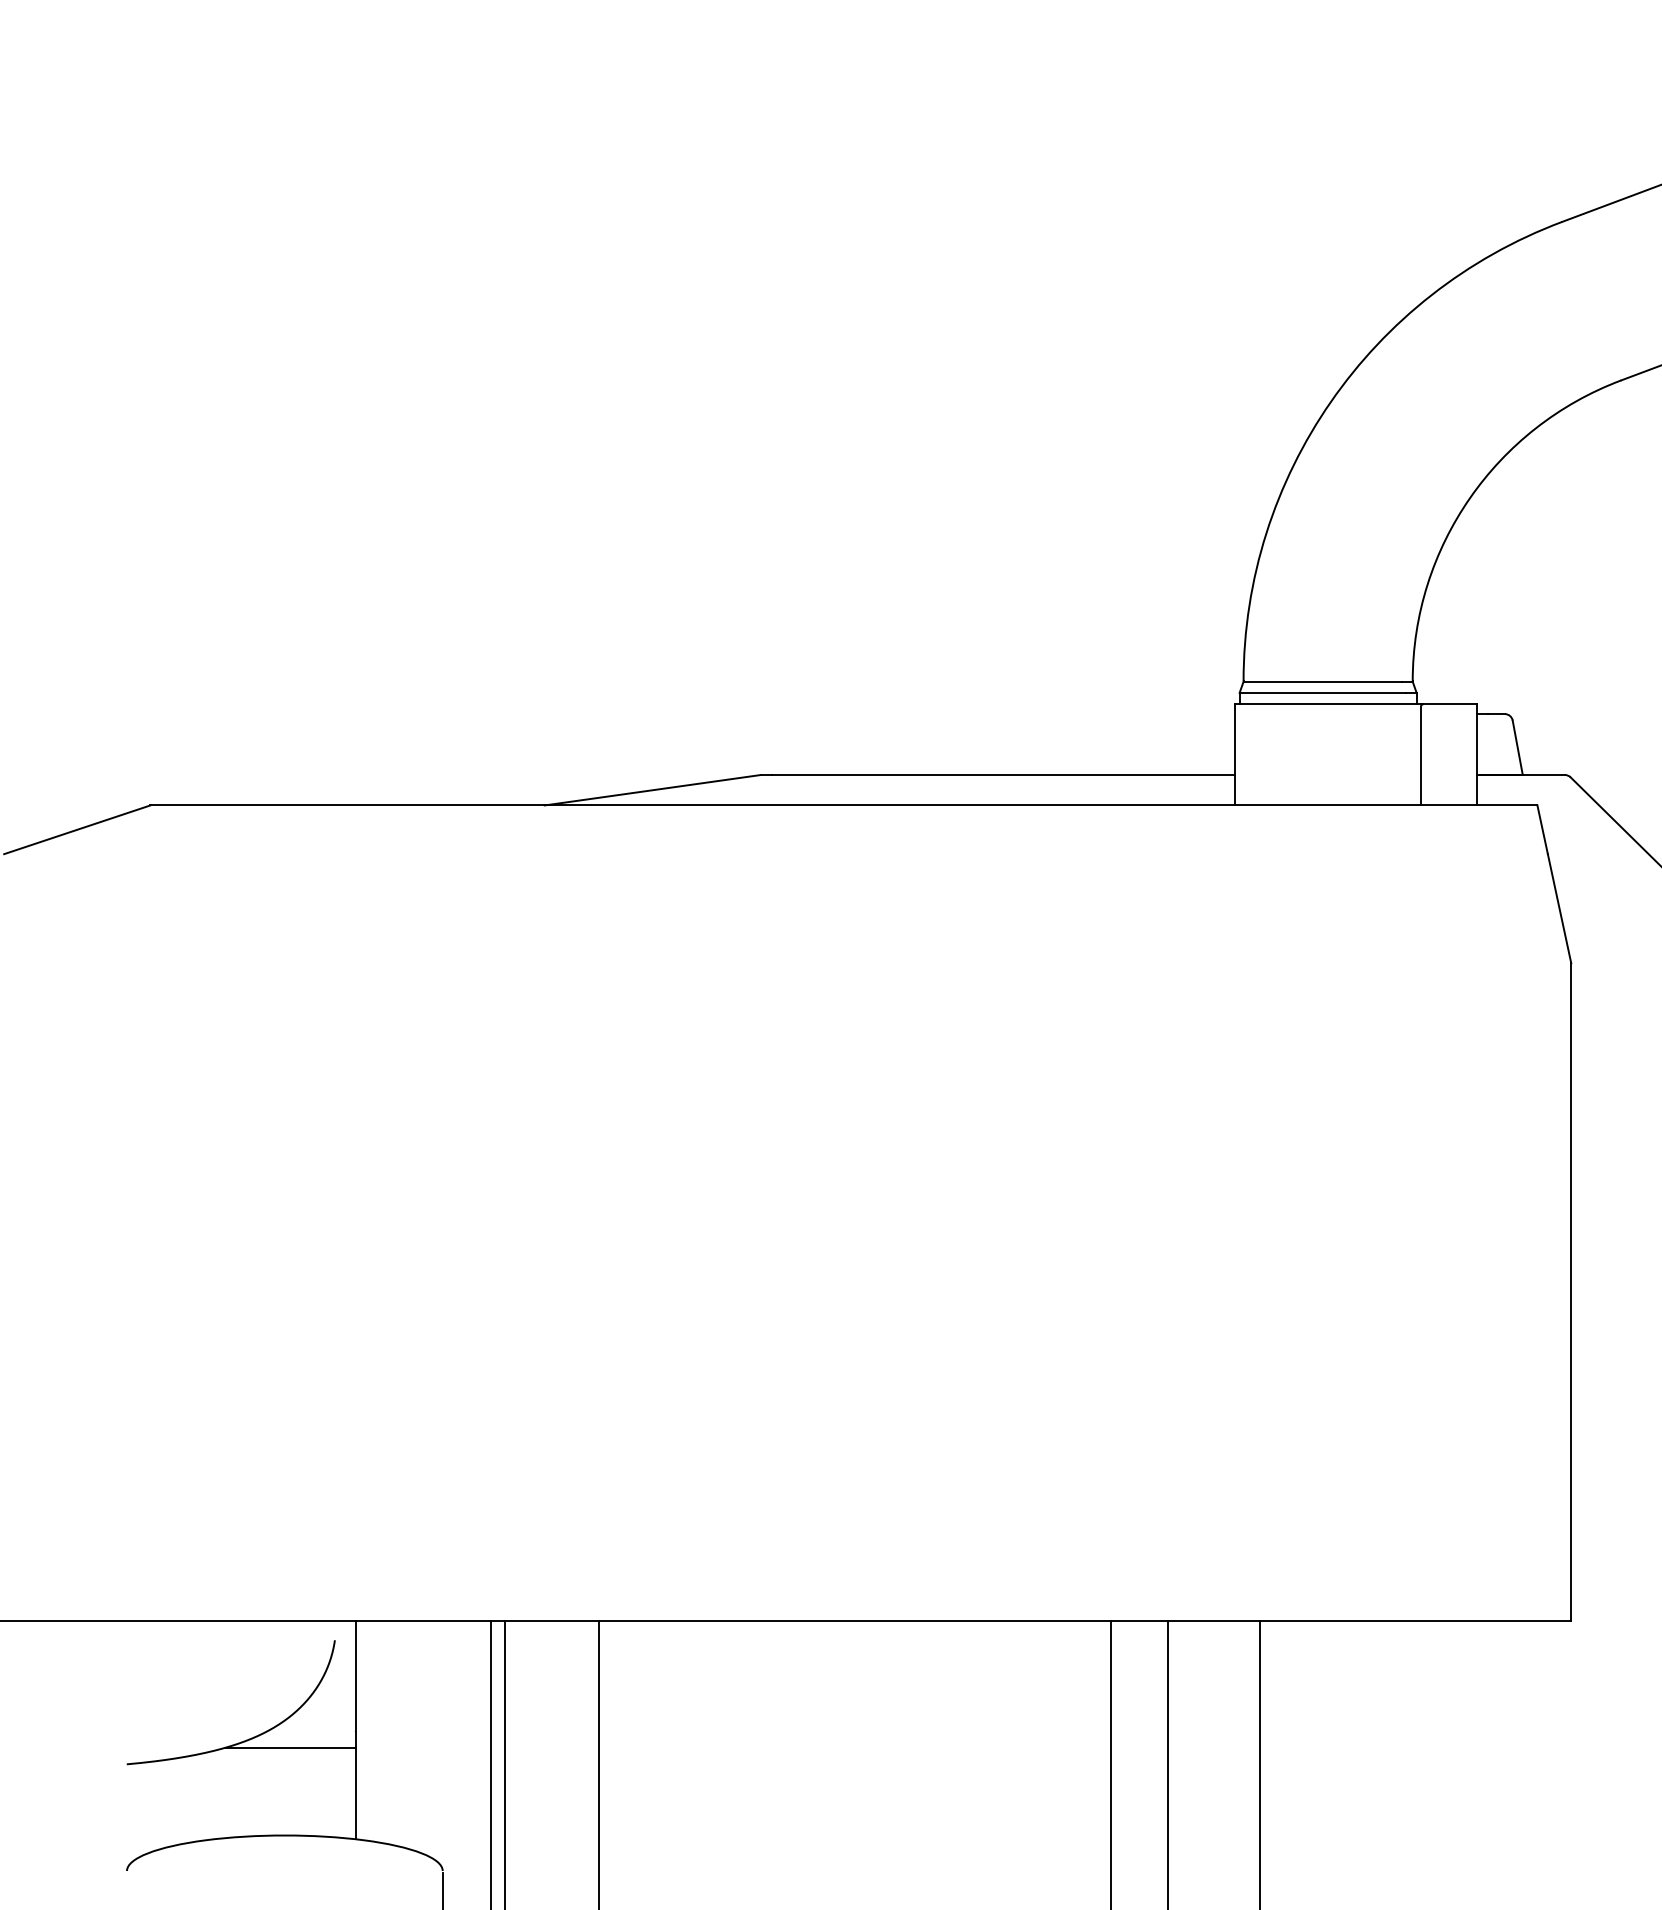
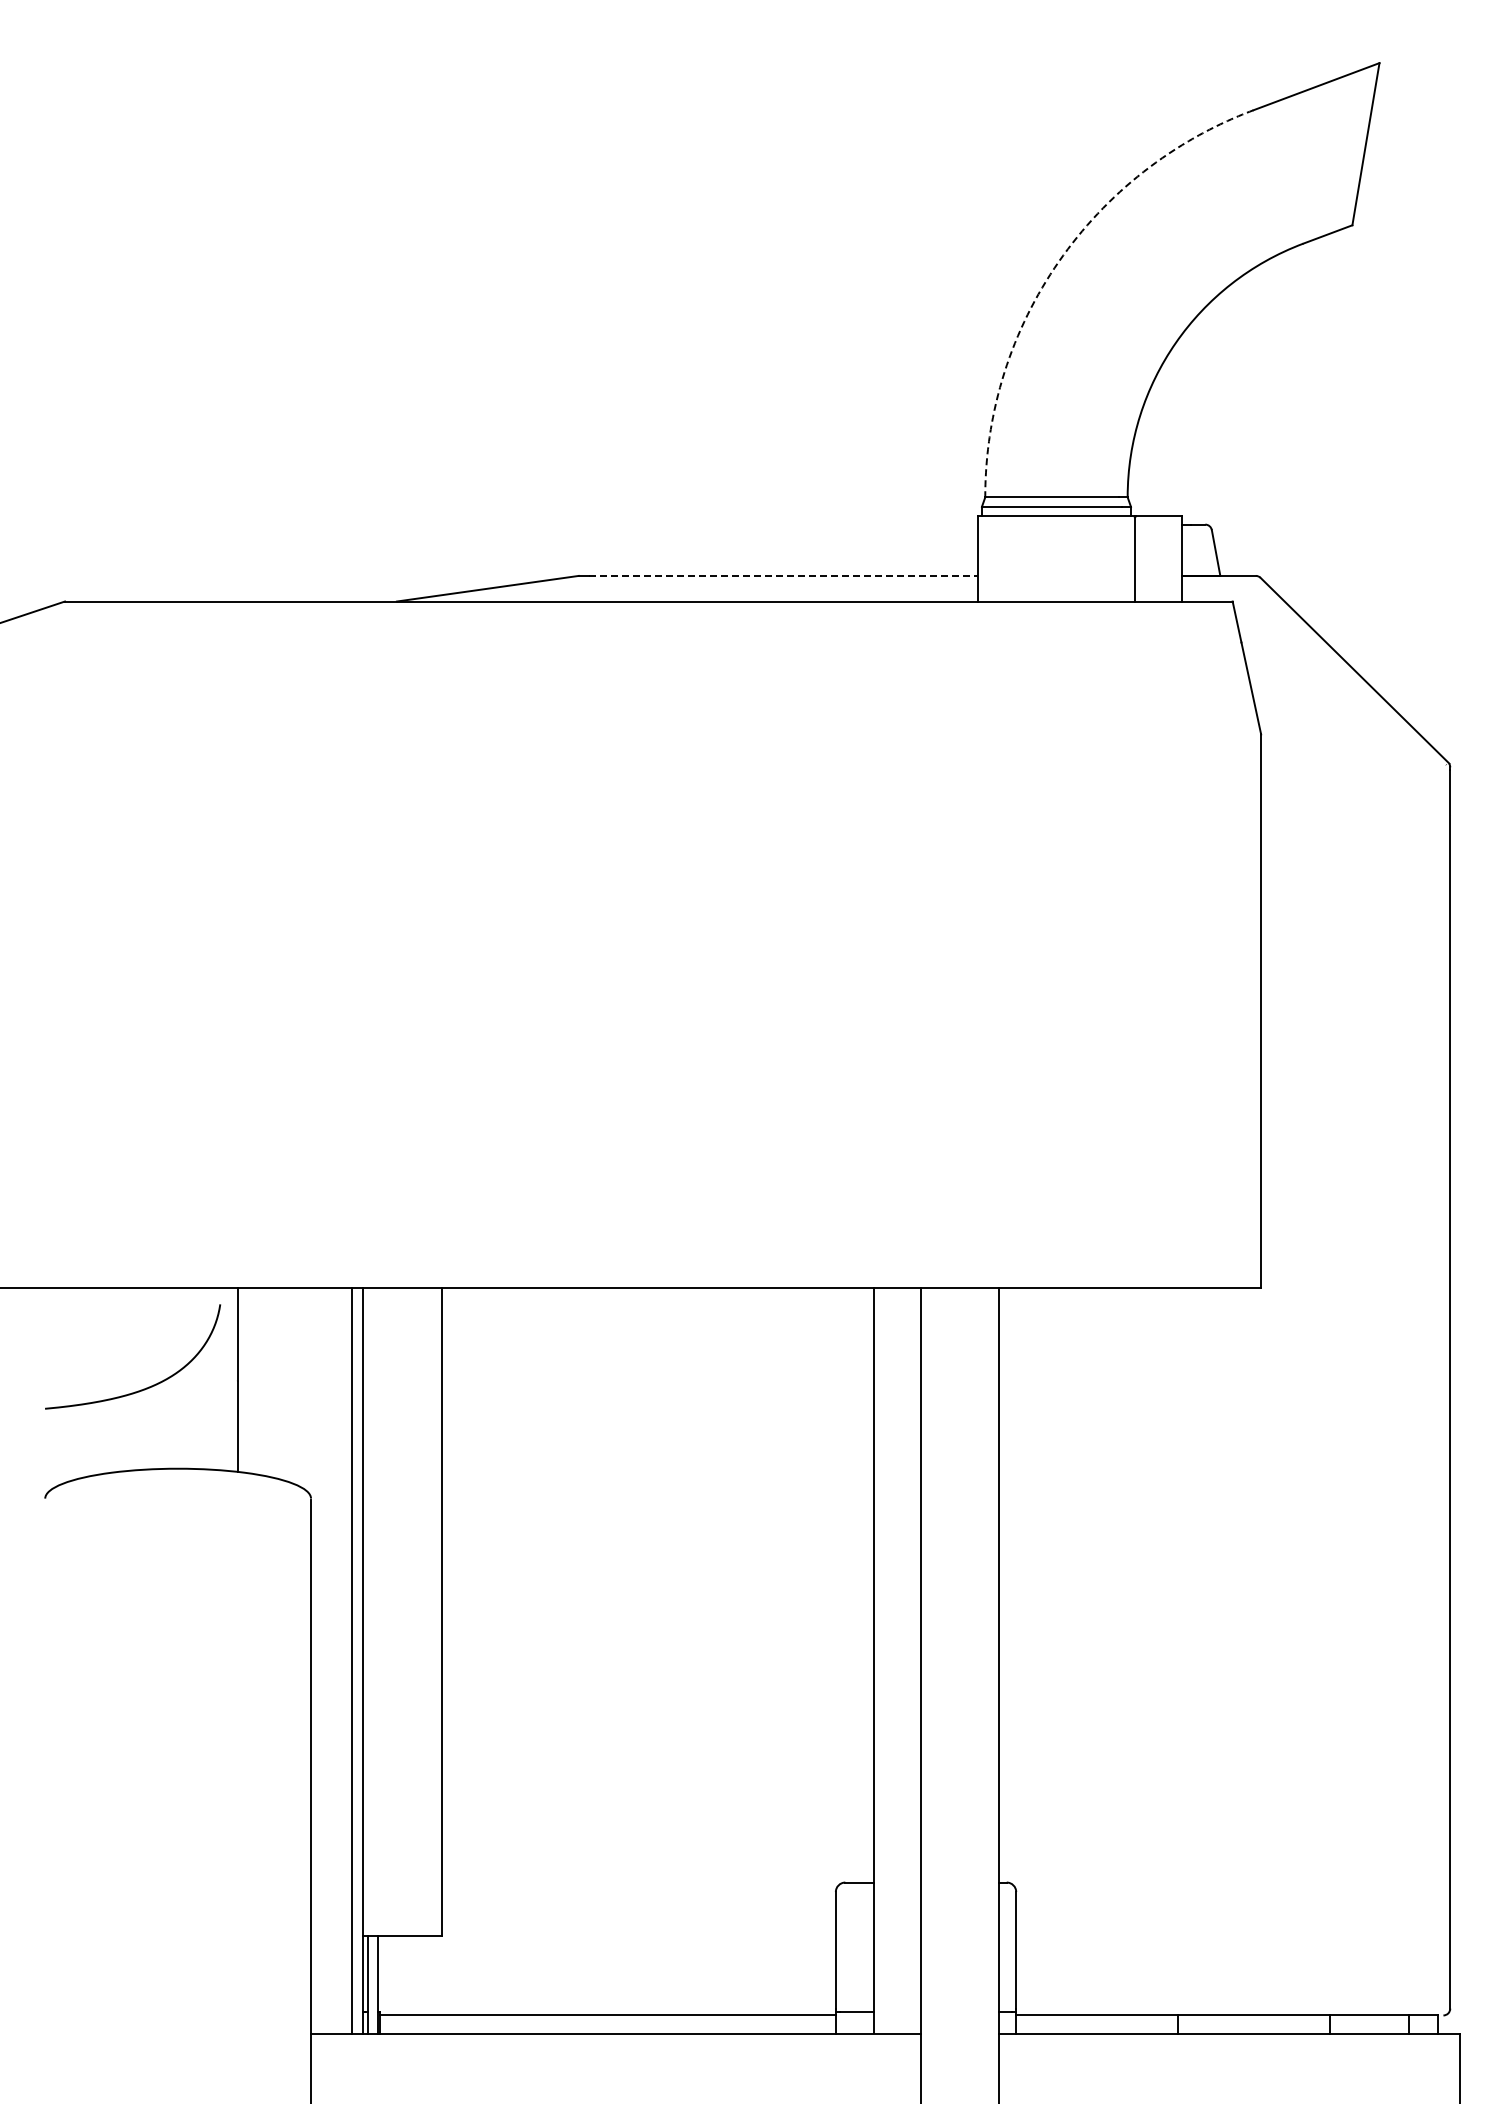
arc: (1330, 401) -> (1058, 261), solid -> dashed
line: (1003, 774) -> (783, 575), solid -> dashed
line: (290, 1747) -> (182, 1394), removed

